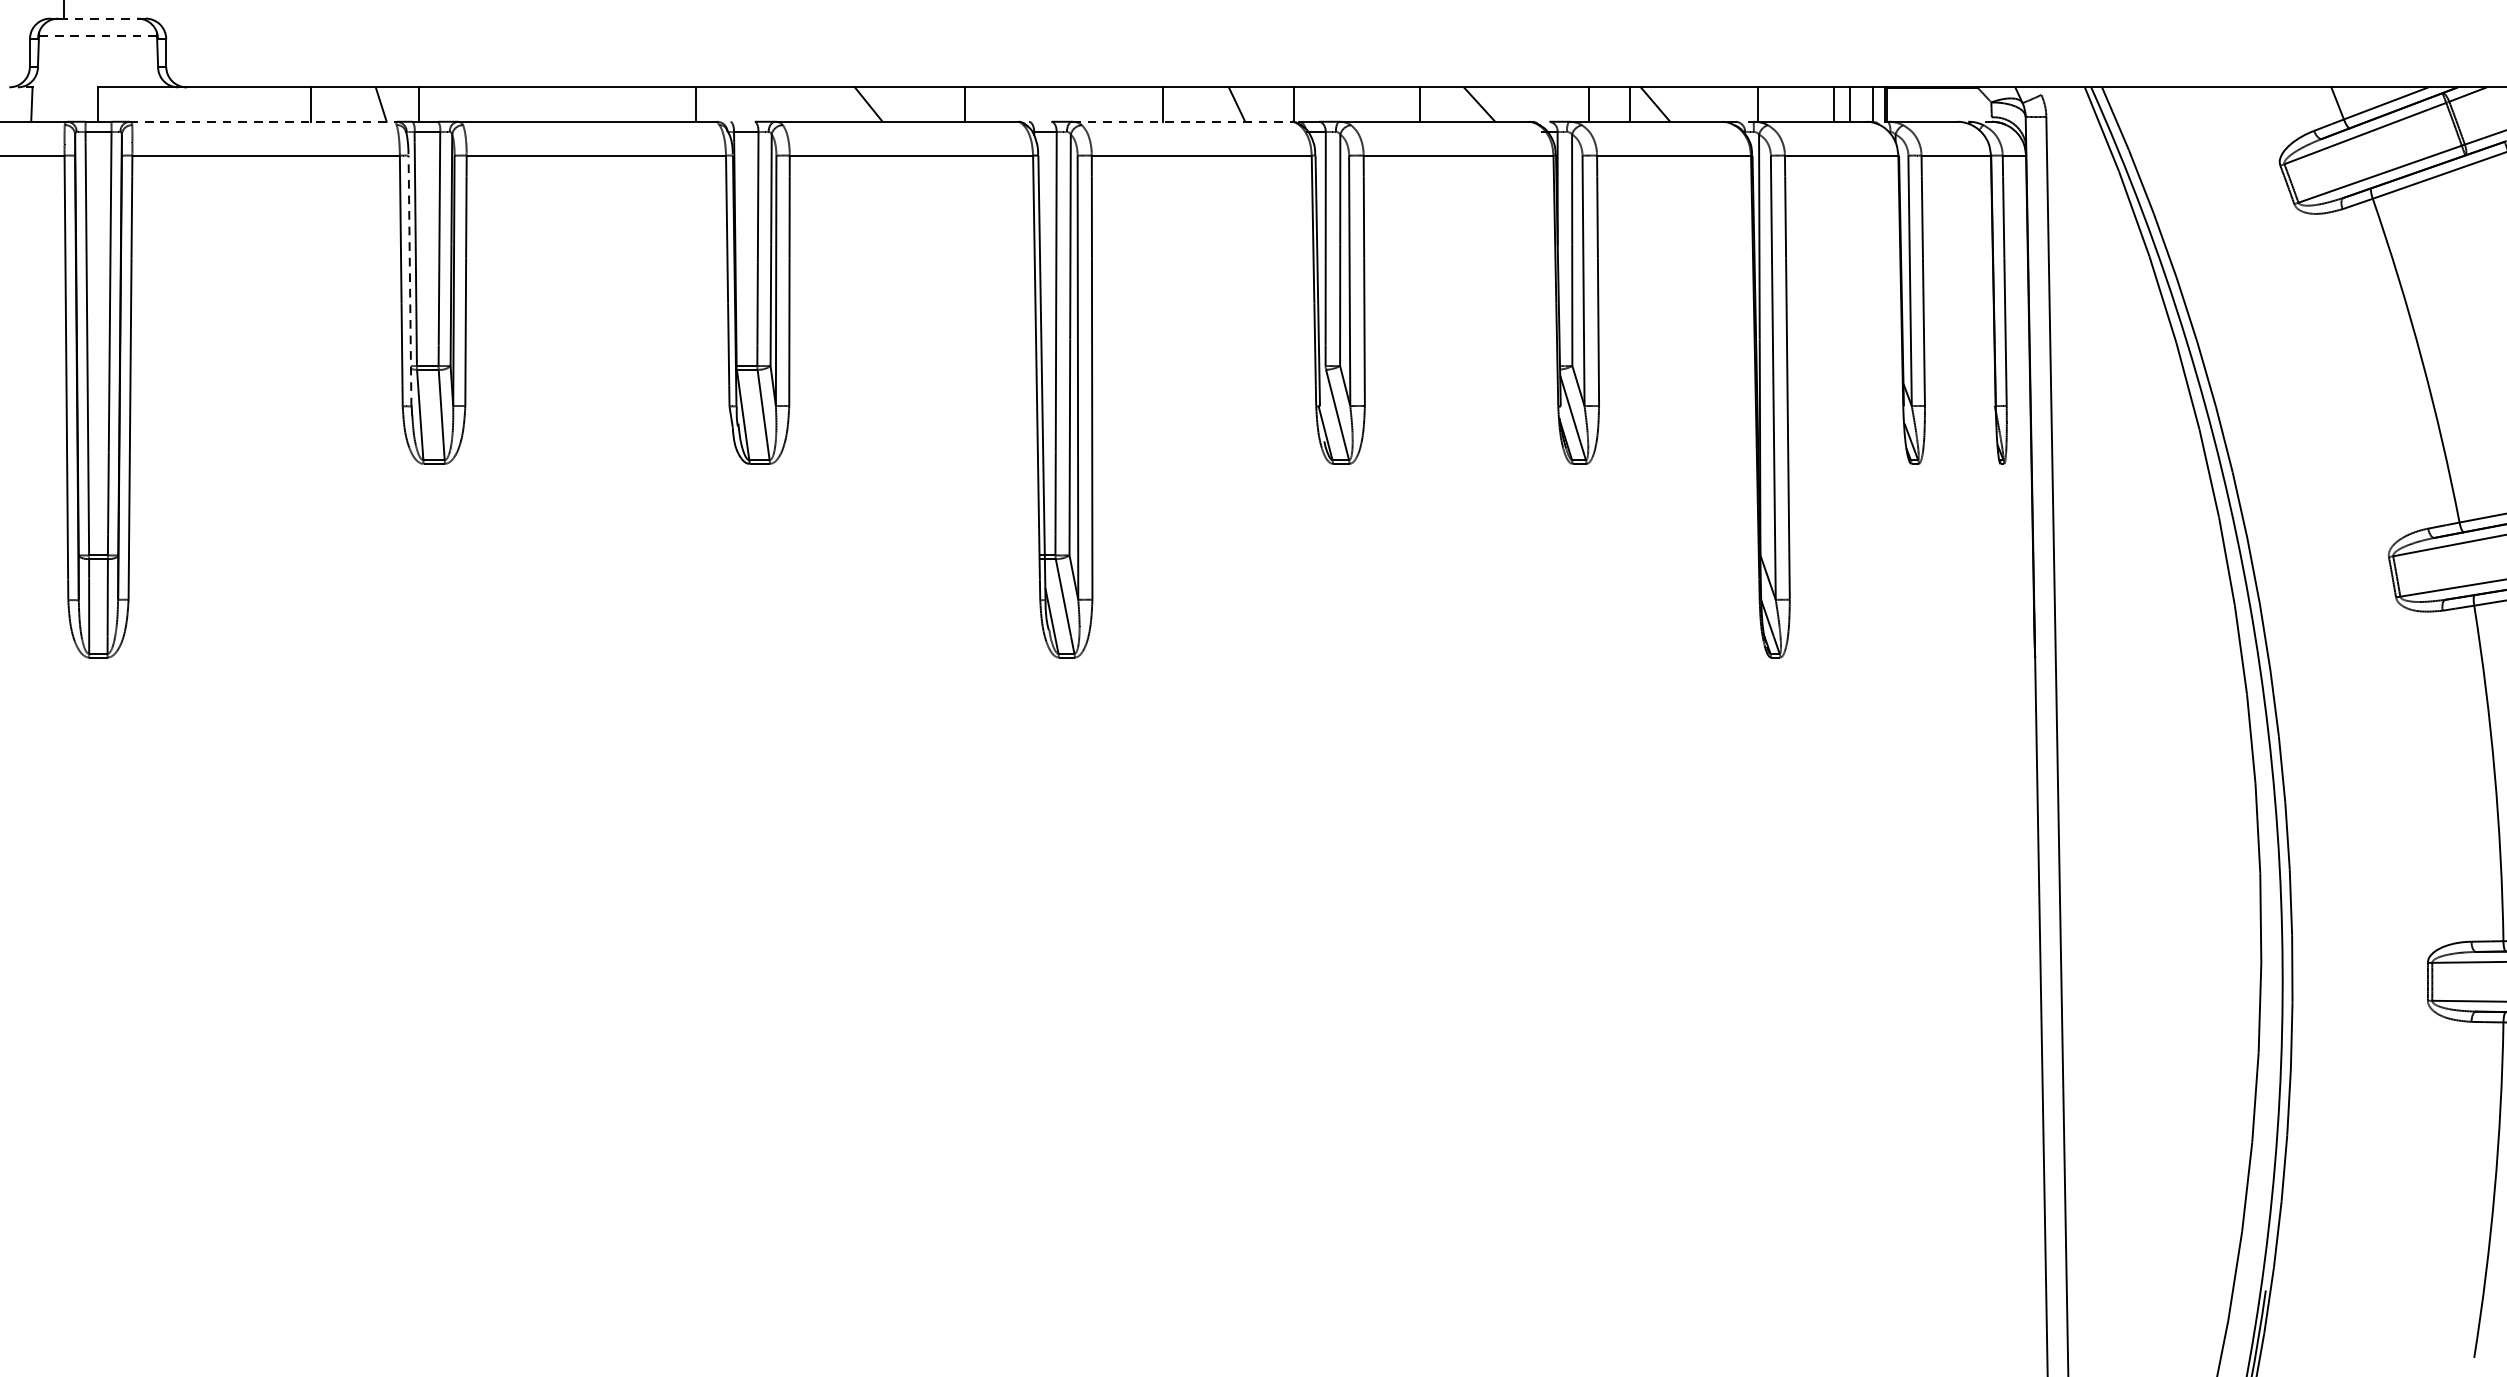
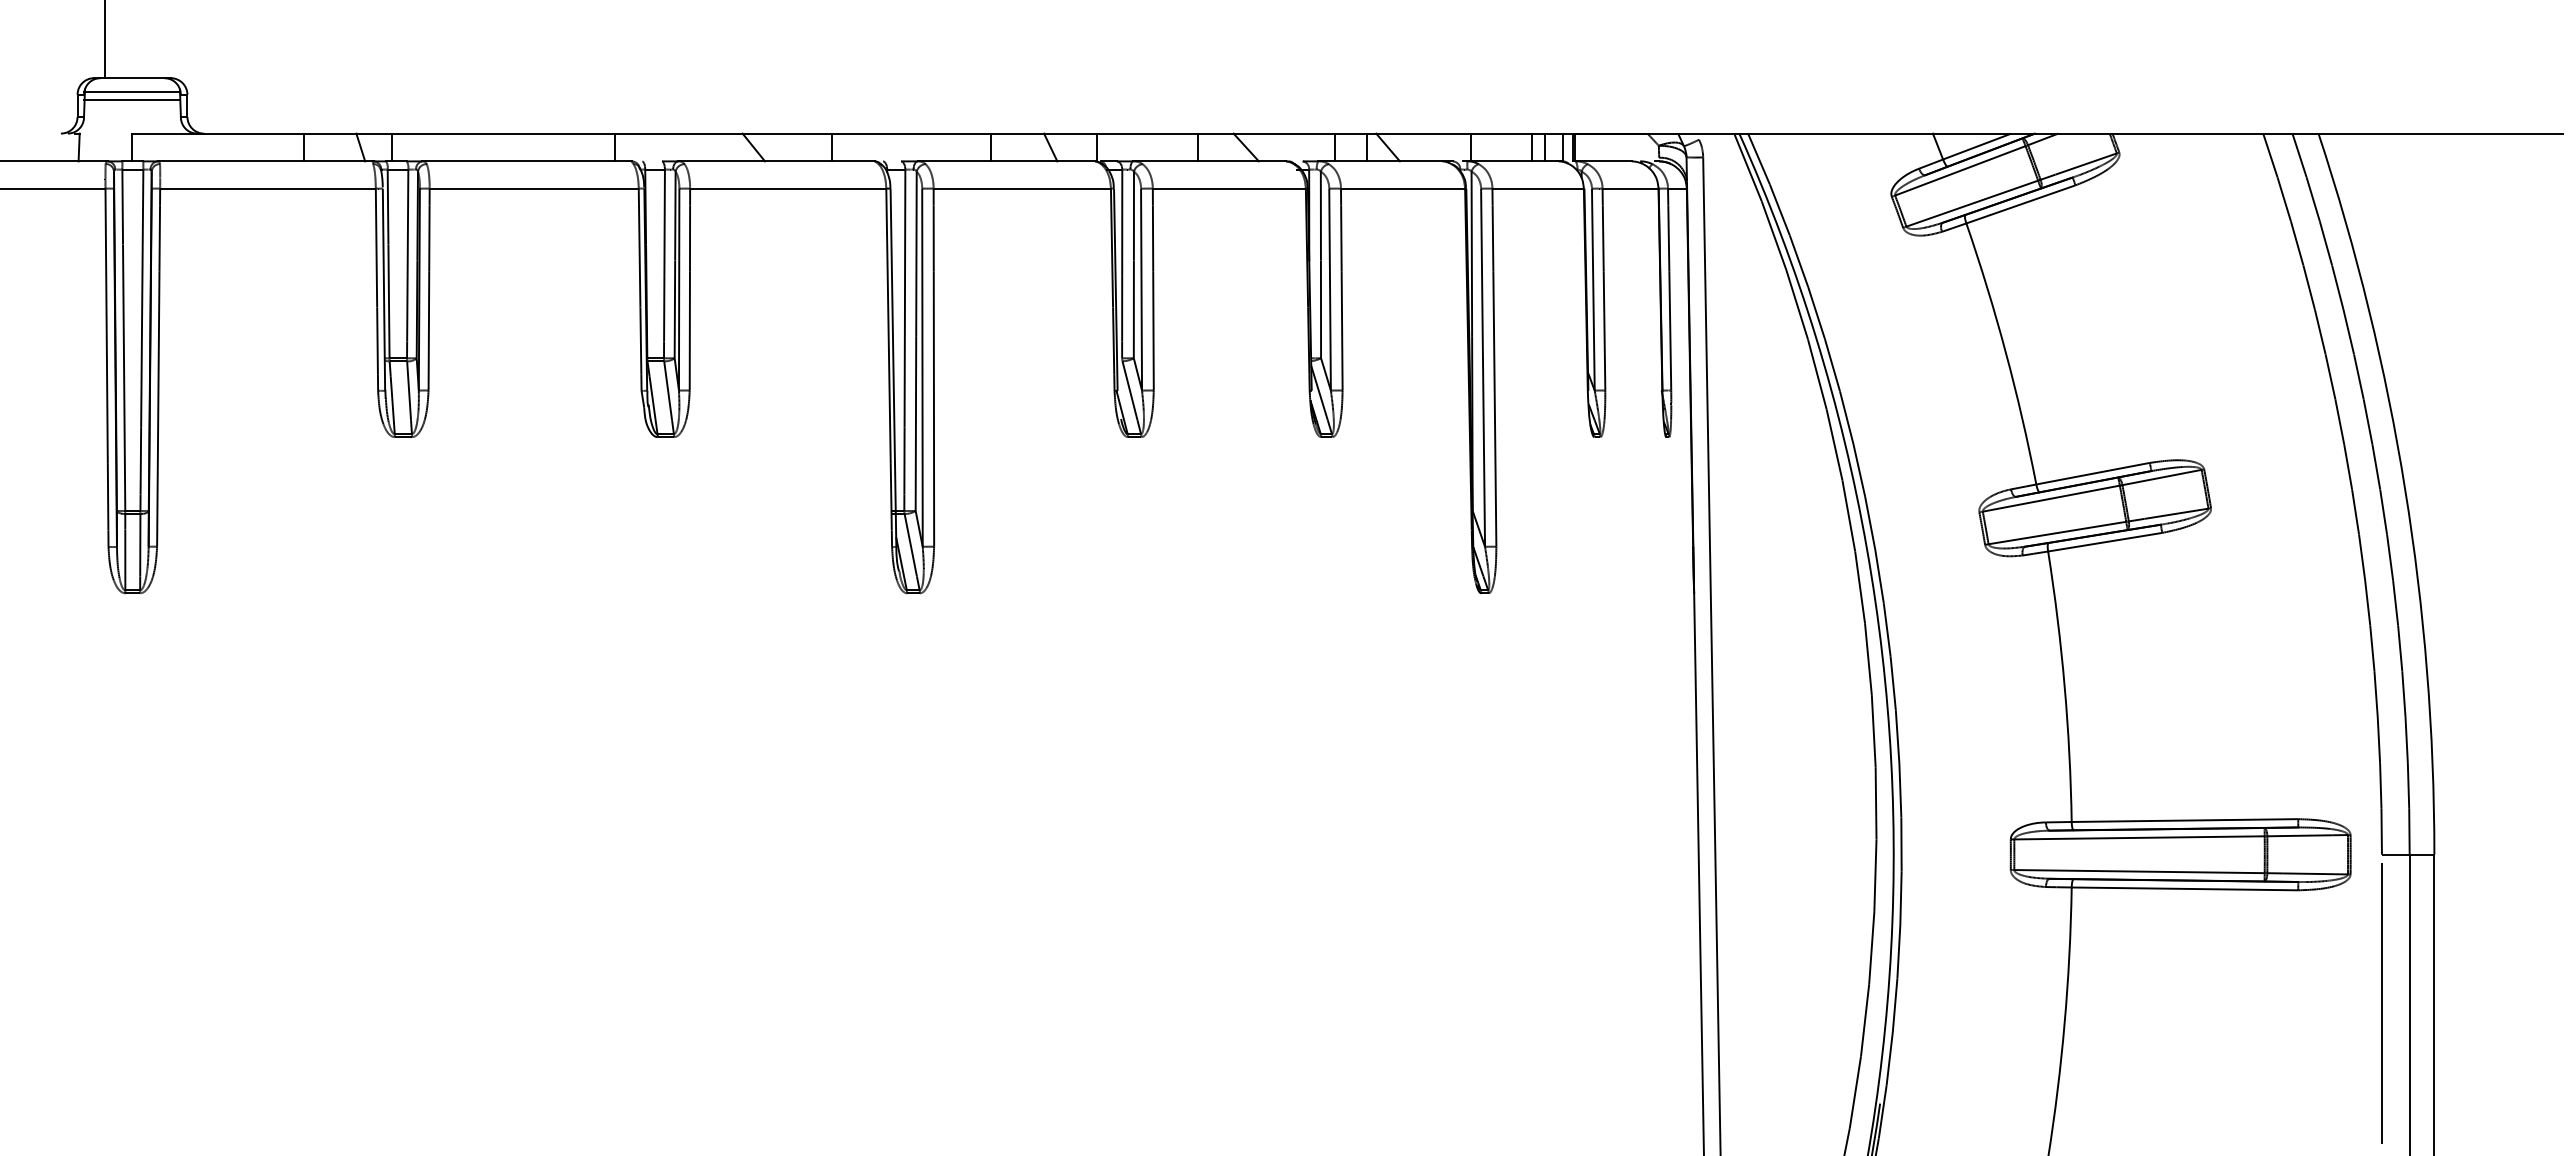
line: (104, 18) -> (137, 78), dashed -> solid
line: (98, 35) -> (132, 91), dashed -> solid
line: (96, 45) -> (131, 99), added
line: (263, 121) -> (265, 161), dashed -> solid
line: (1182, 121) -> (1006, 161), dashed -> solid
line: (409, 280) -> (383, 289), dashed -> solid

